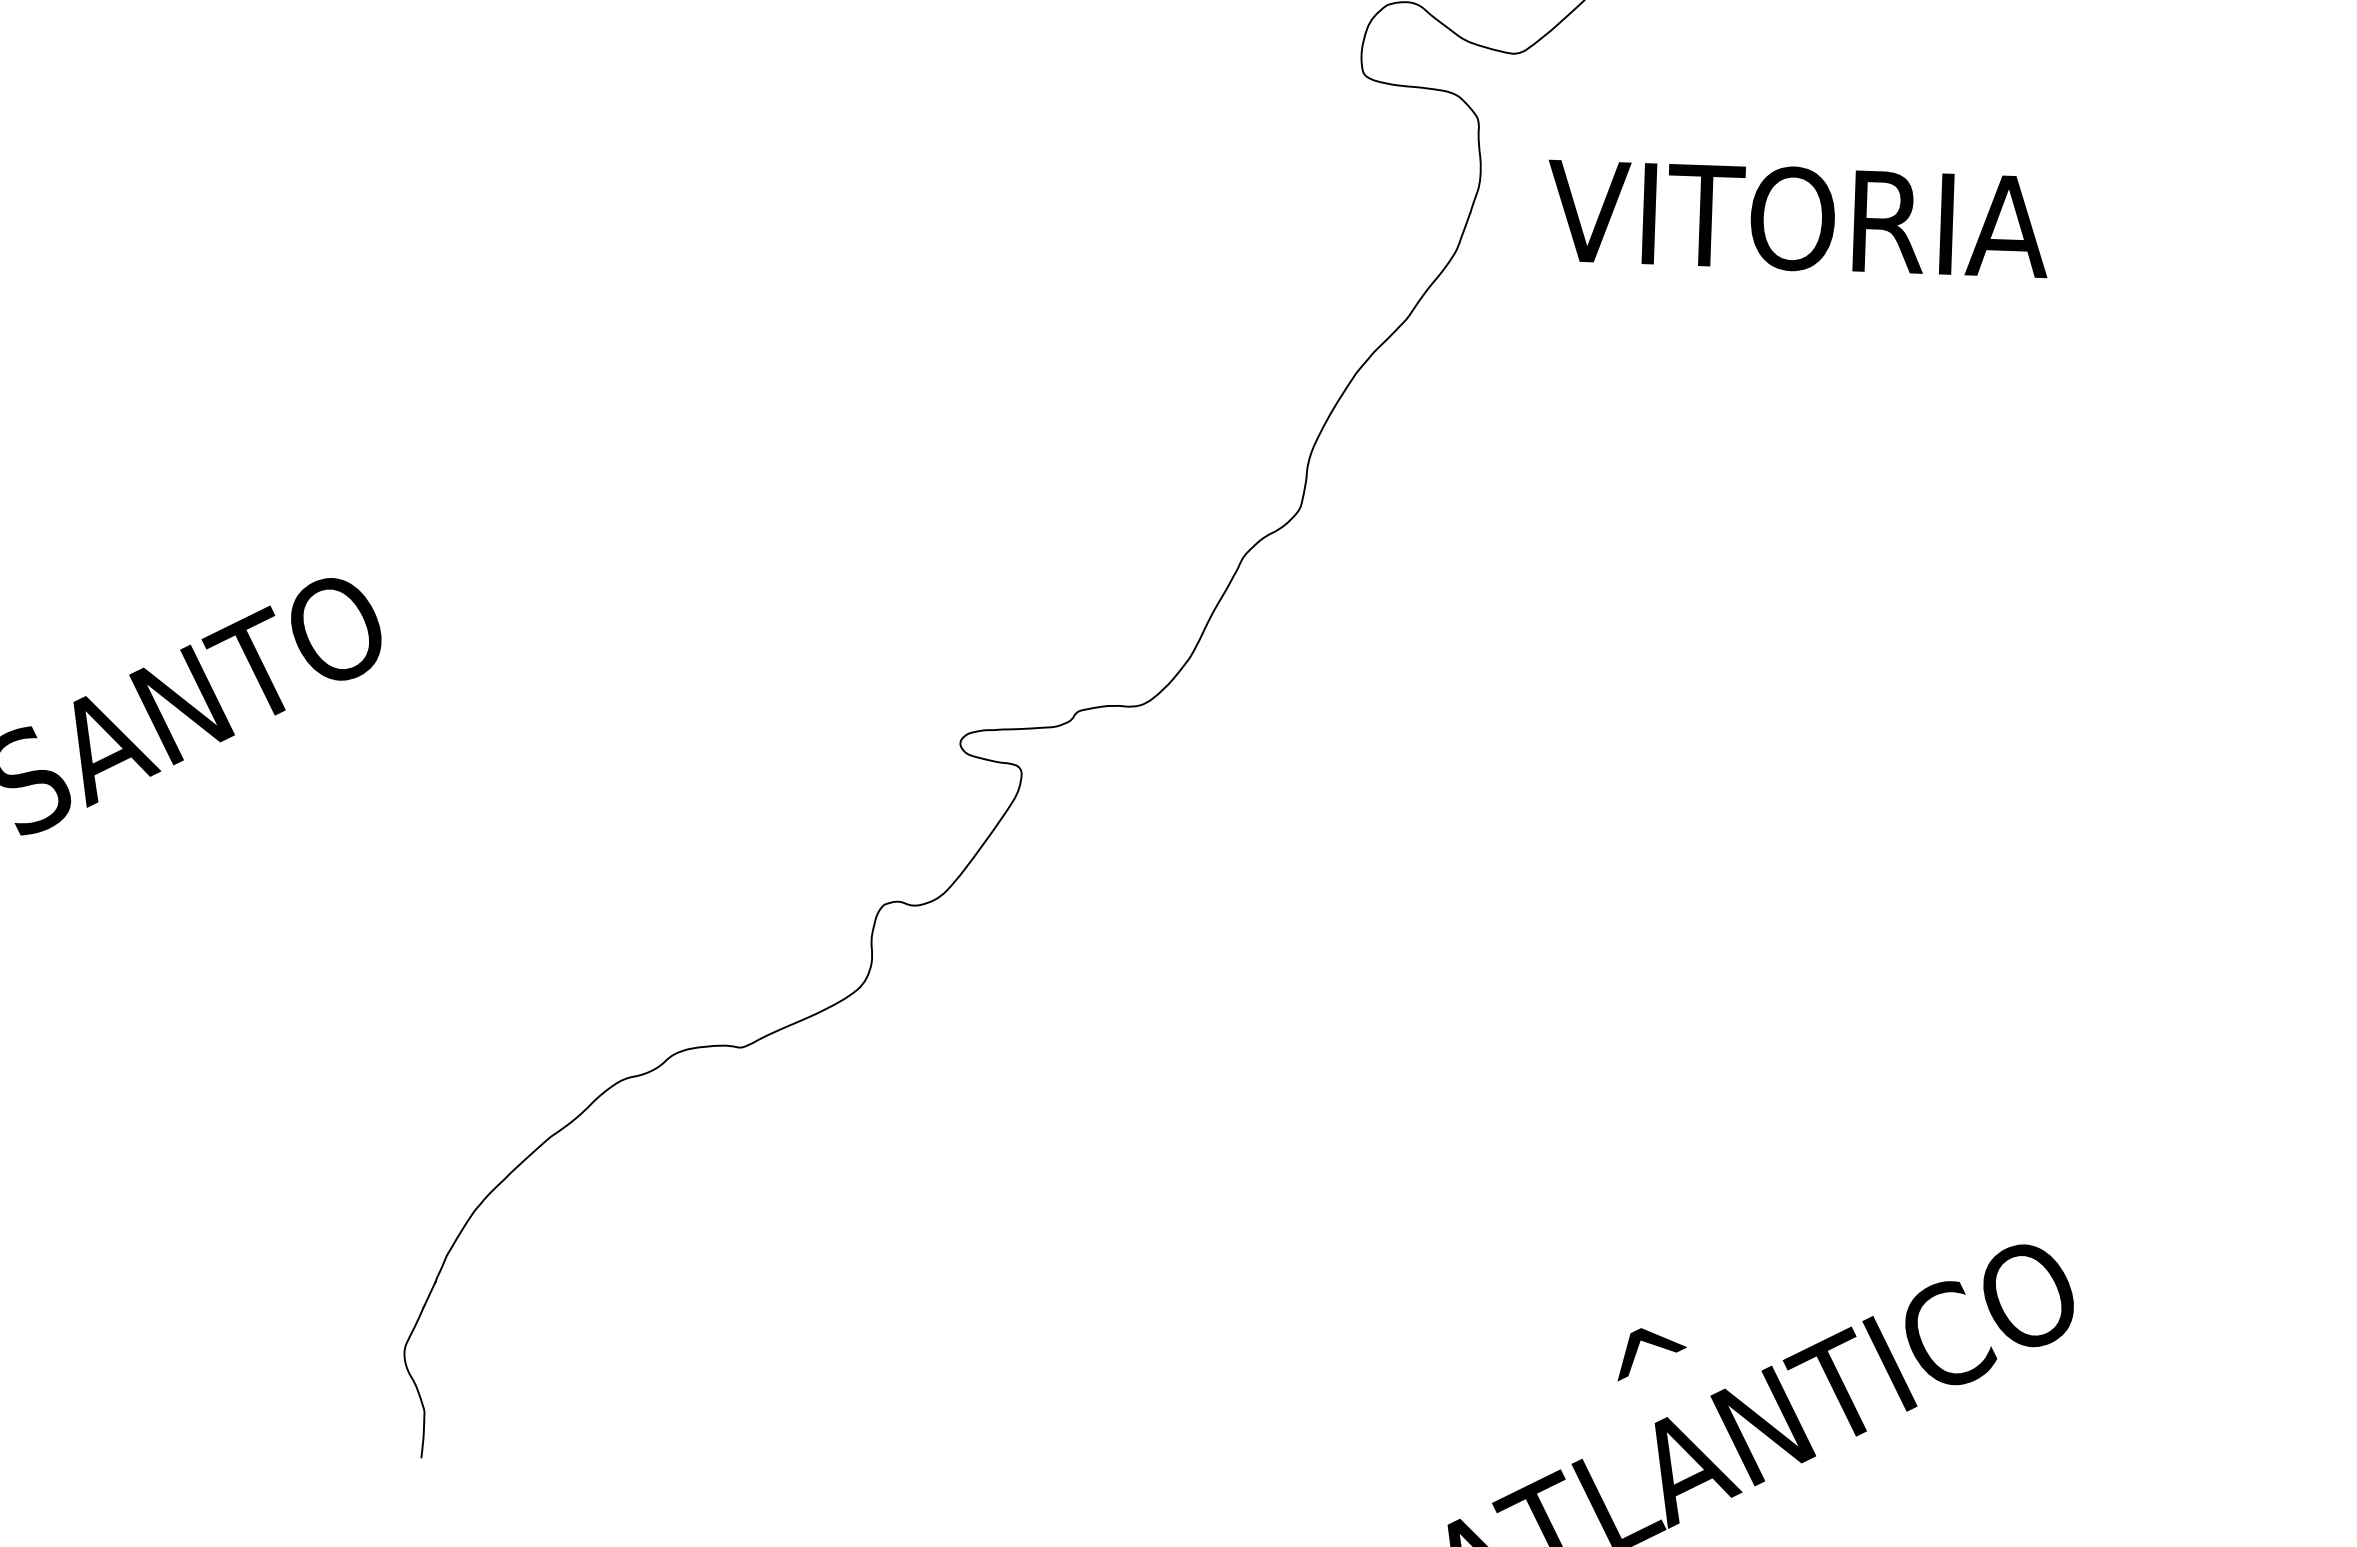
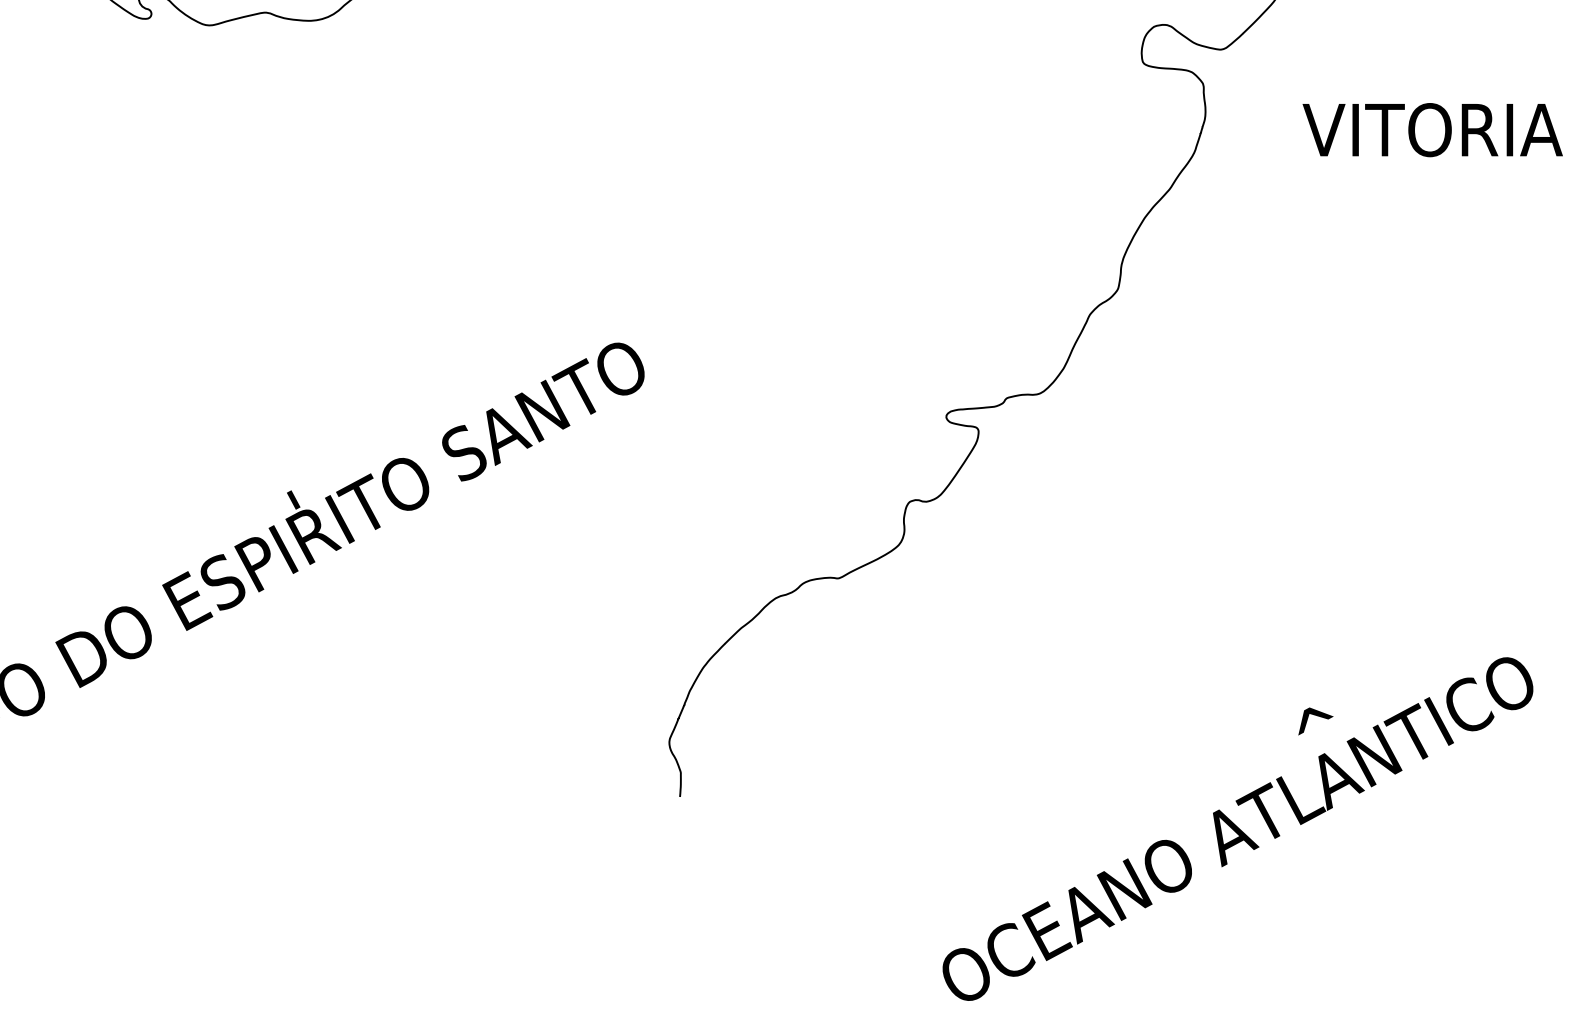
text: (1797, 219) -> (1432, 130), moved

